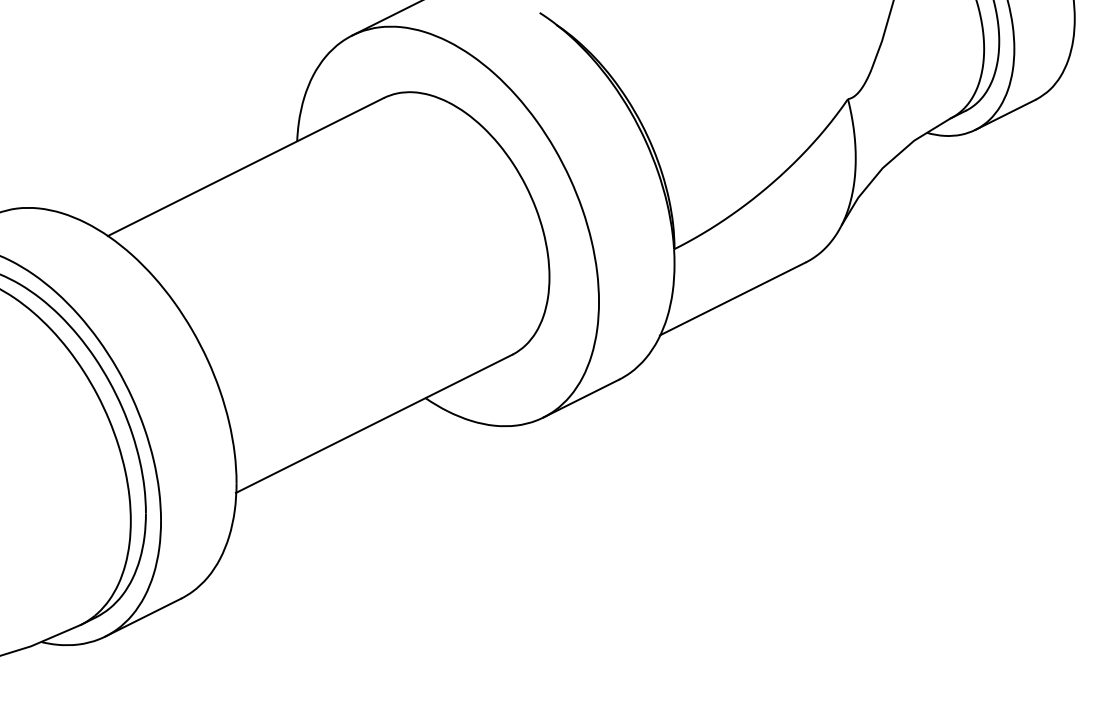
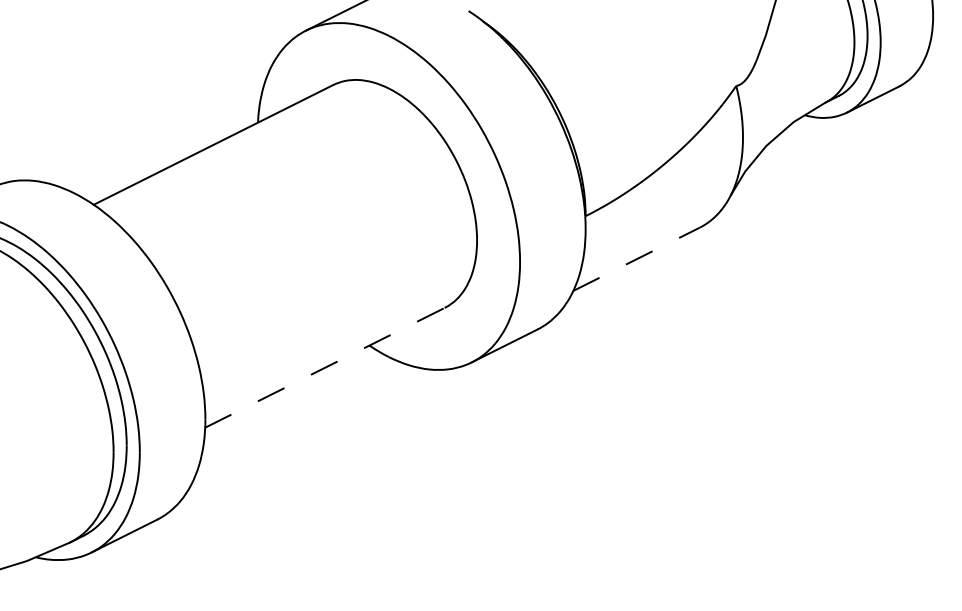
line: (732, 298) -> (635, 259), solid -> dashed
line: (374, 423) -> (325, 367), solid -> dashed

